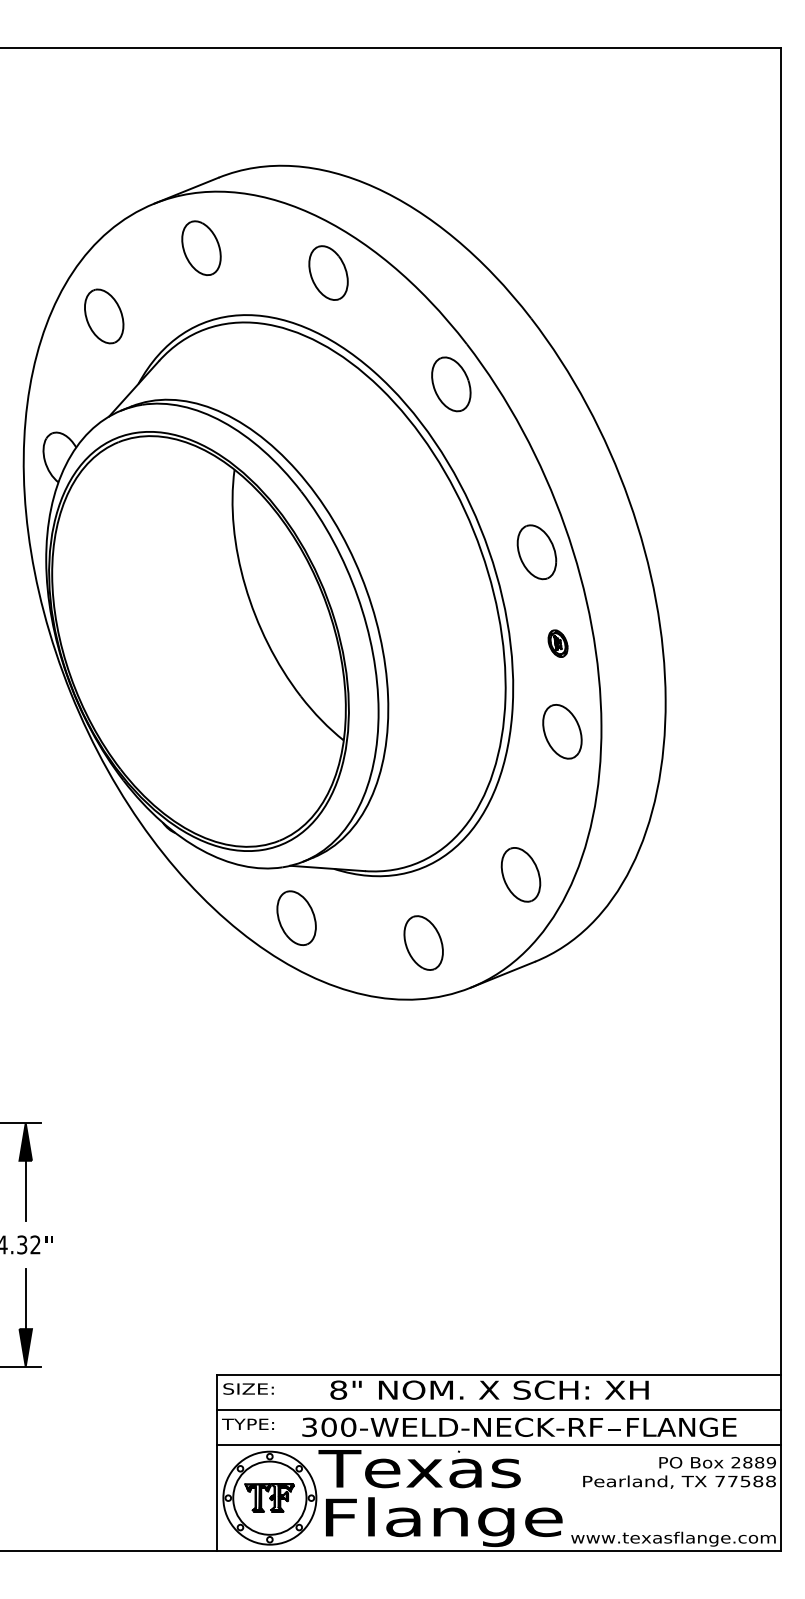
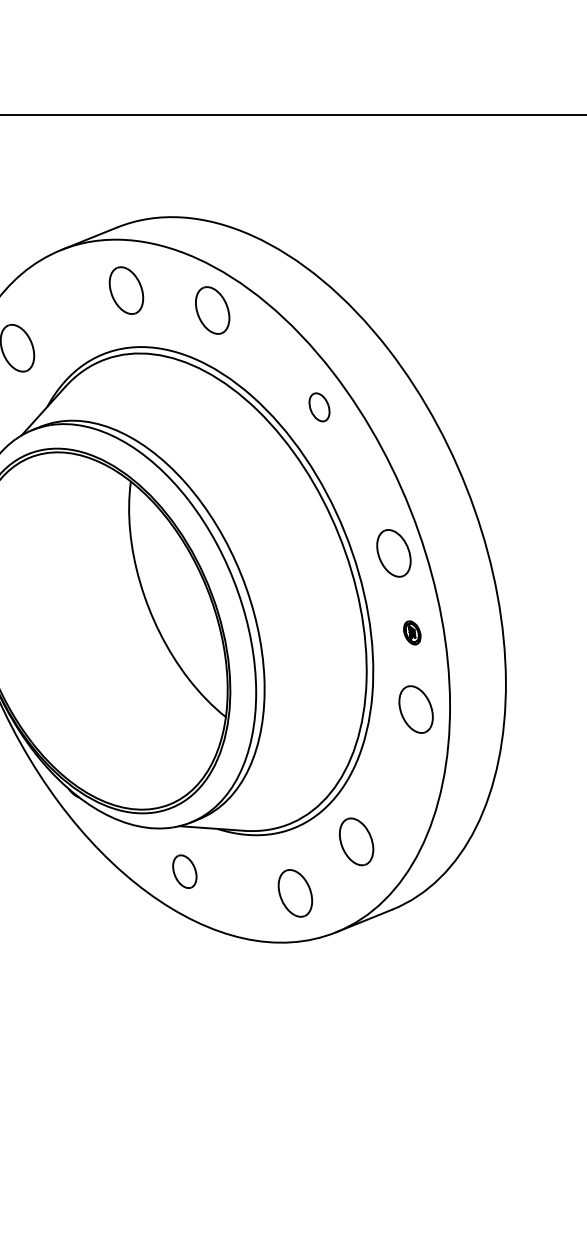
part: (201, 247) -> (126, 289), moved
part: (451, 384) -> (319, 407), size x0.6
part: (520, 874) -> (356, 841), moved
part: (296, 917) -> (184, 871), size x0.7

